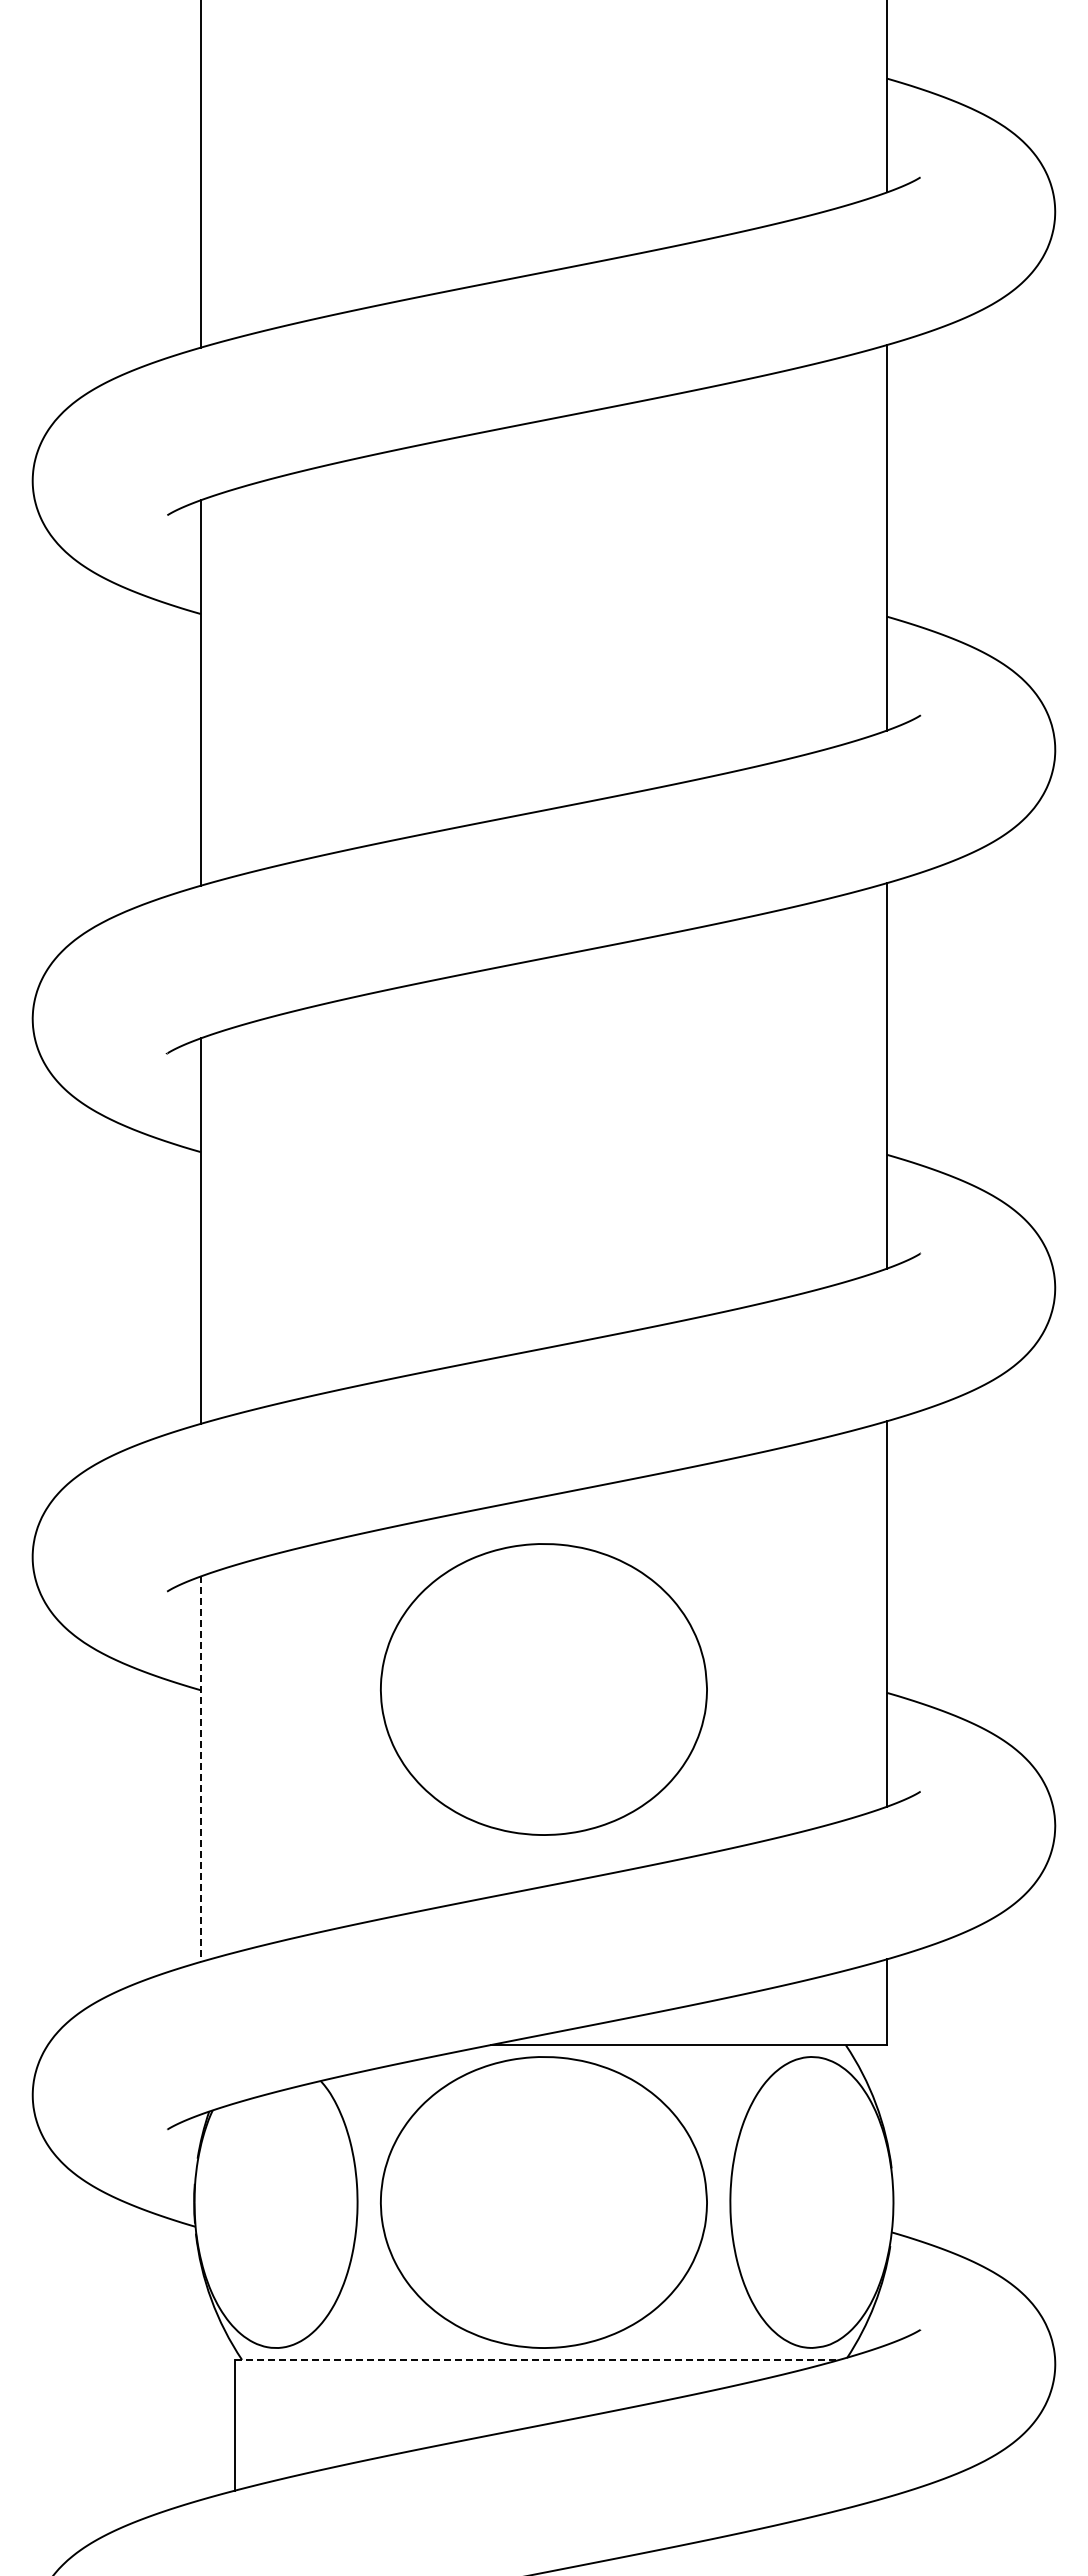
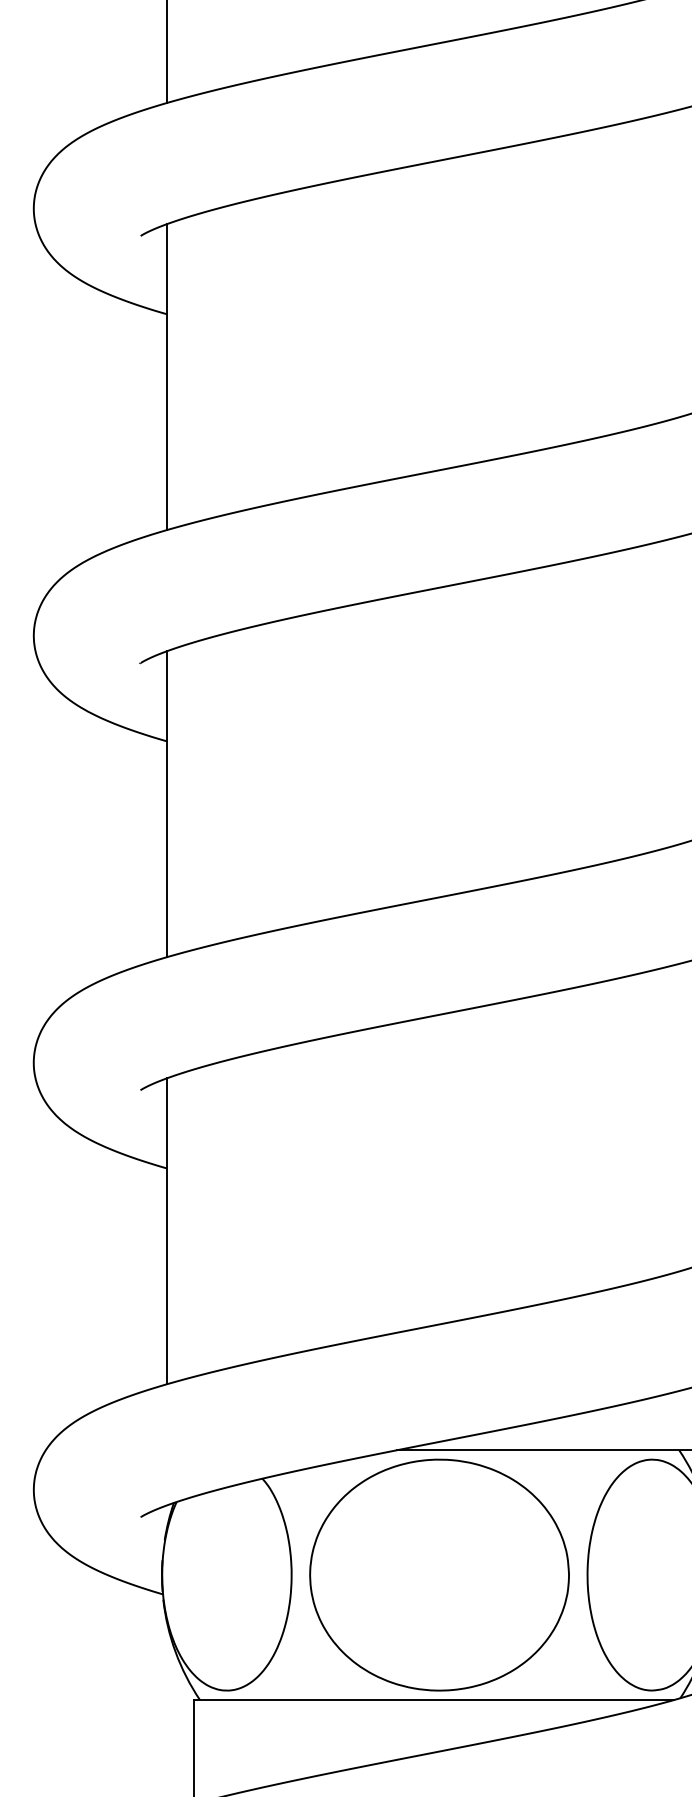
part: (543, 1689) -> (439, 1167), removed
line: (200, 1769) -> (166, 1231), dashed -> solid
line: (537, 2359) -> (434, 1699), dashed -> solid

